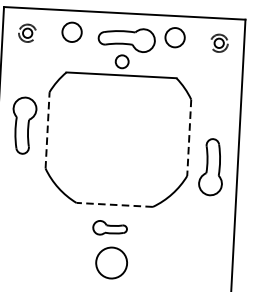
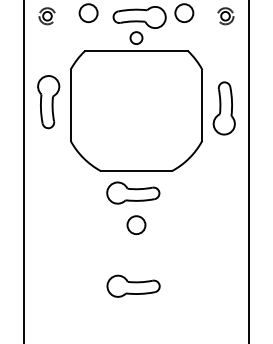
line: (47, 130) -> (70, 105), dashed -> solid
line: (189, 138) -> (202, 105), dashed -> solid
part: (210, 167) -> (223, 108), moved
line: (114, 205) -> (136, 171), dashed -> solid
part: (110, 227) -> (133, 192), size x1.67
circle: (111, 263) -> (136, 225), size x0.62

